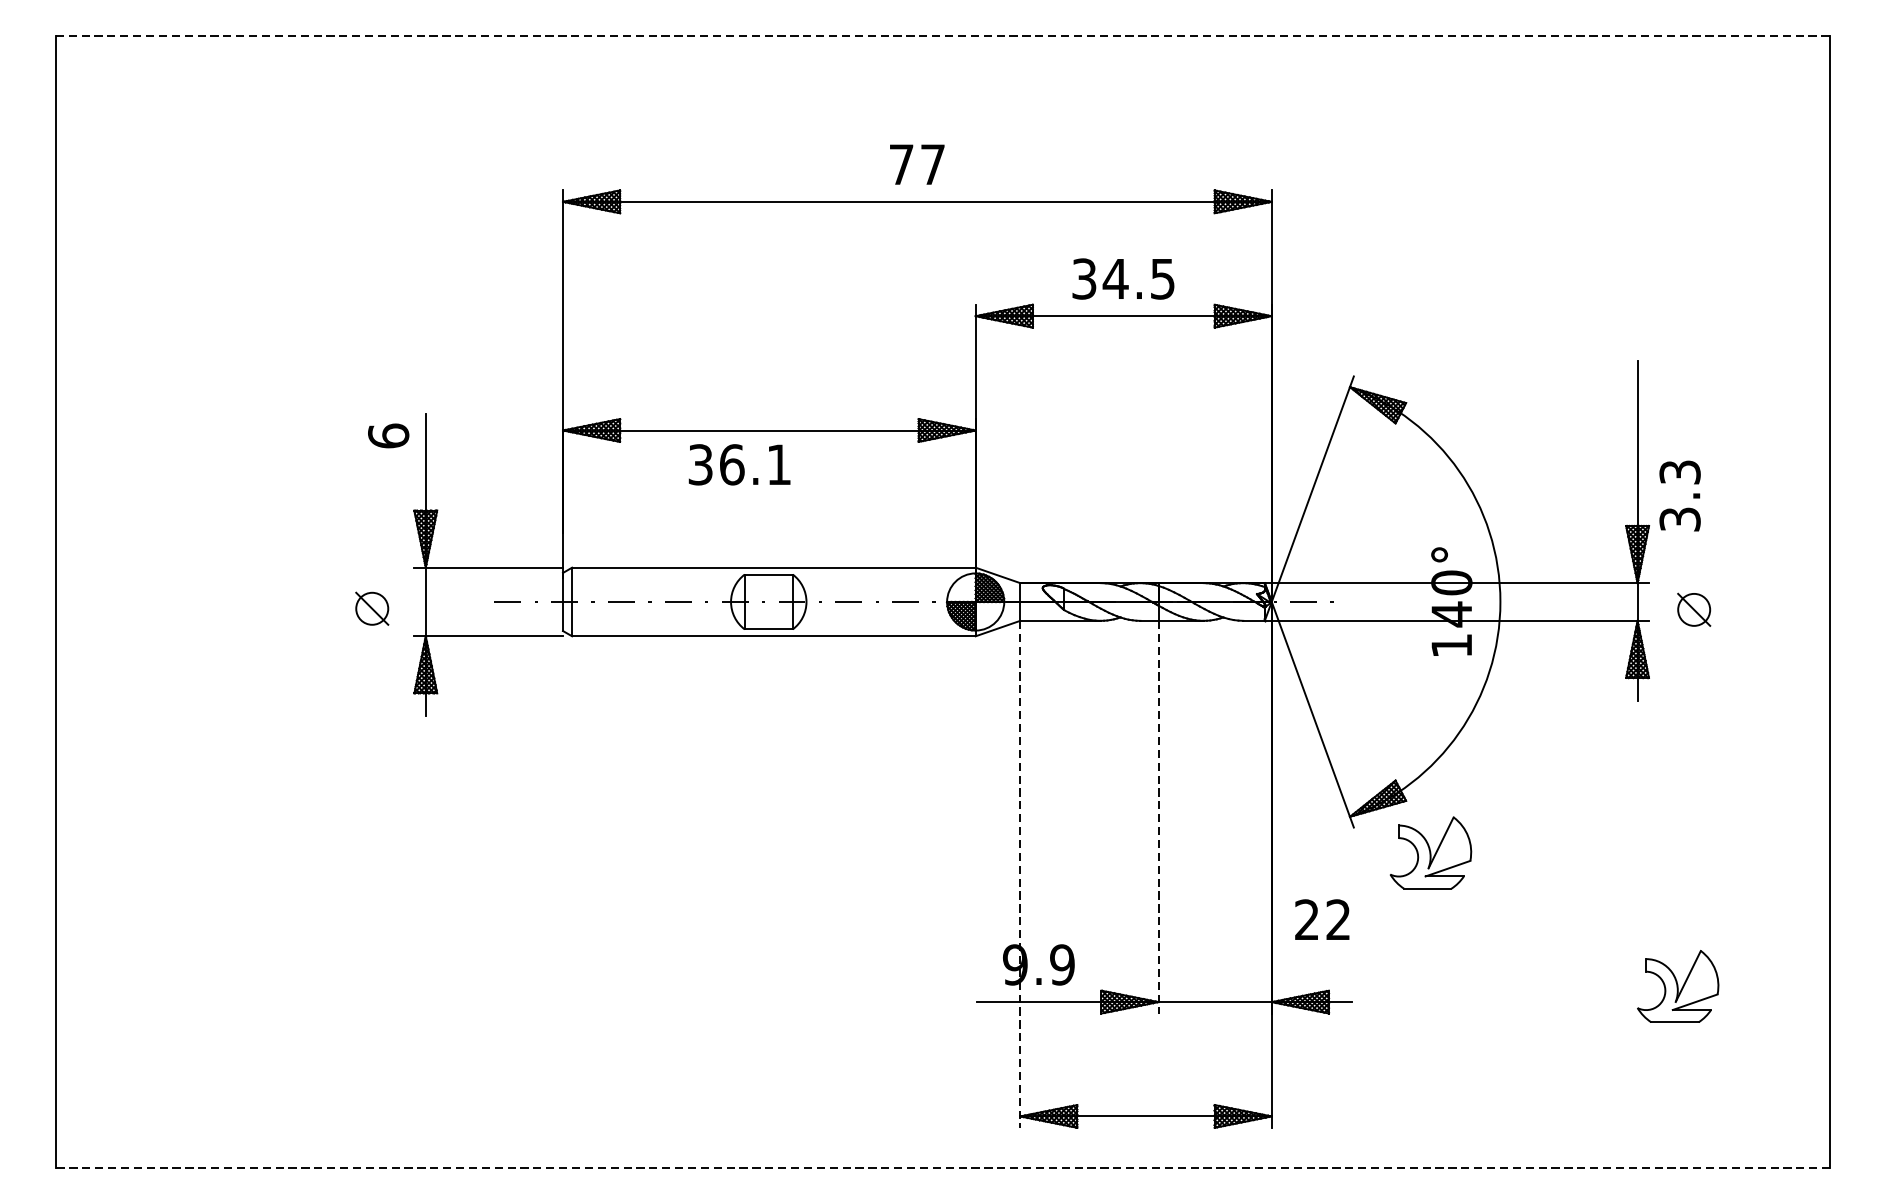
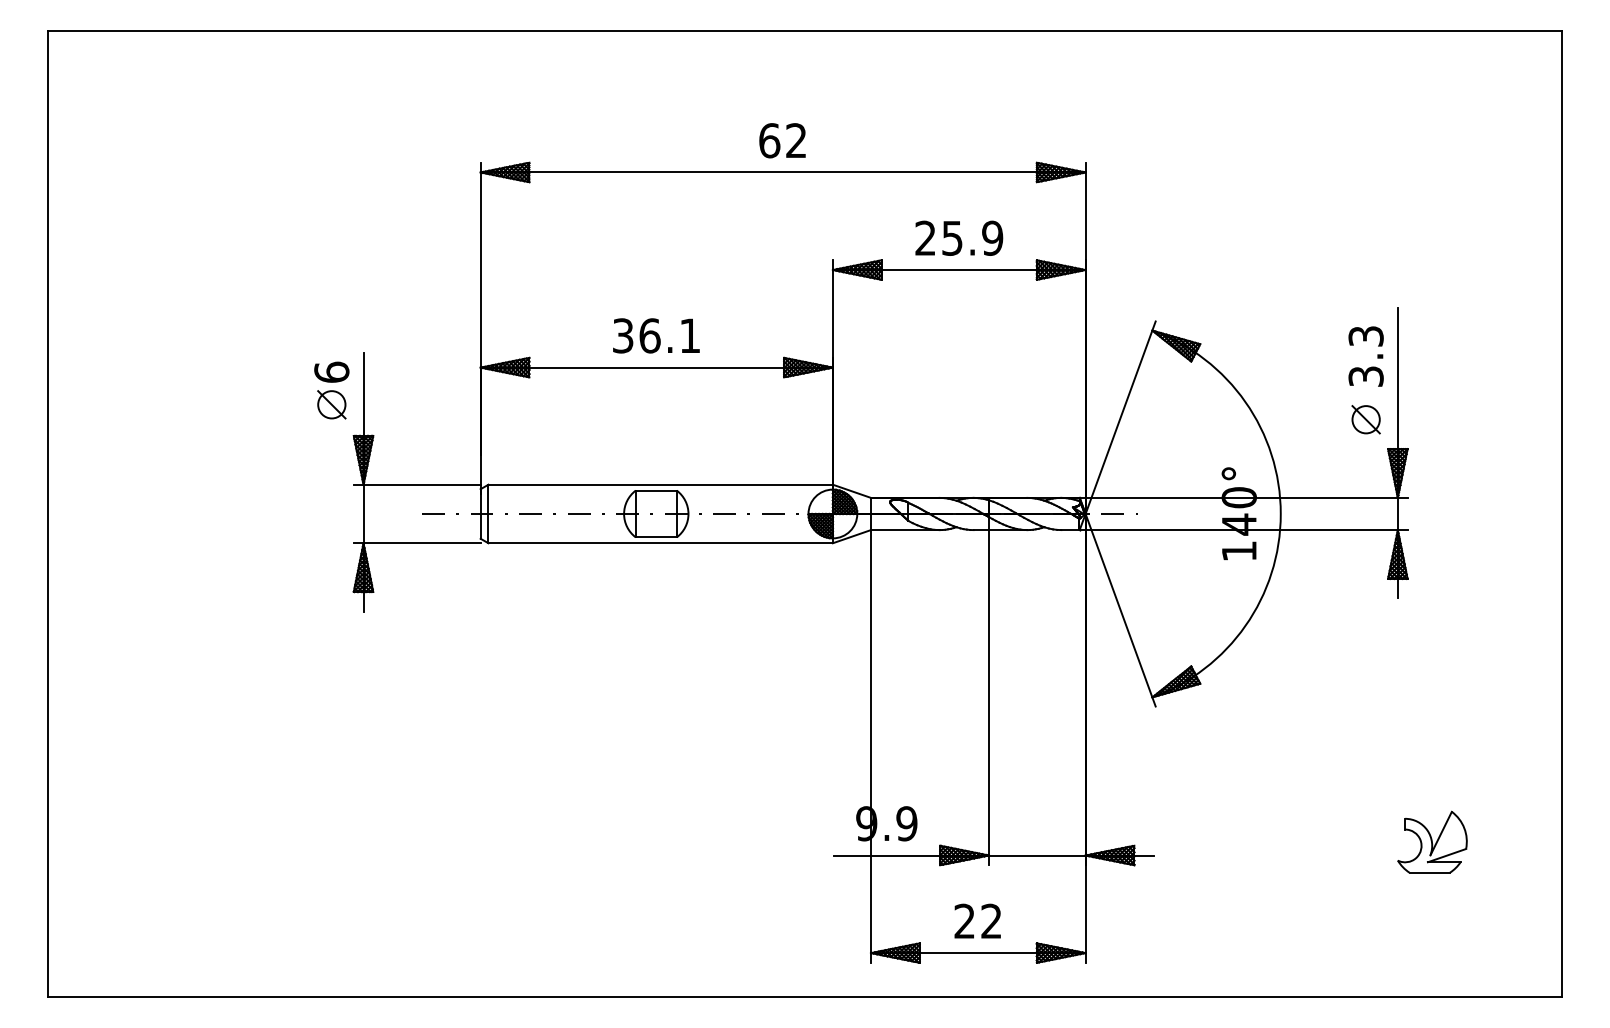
line: (943, 36) -> (805, 31), dashed -> solid
text: (916, 164) -> (782, 140), 77 -> 62
text: (1124, 278) -> (959, 237), 34.5 -> 25.9
text: (739, 464) -> (656, 335), moved
text: (1679, 495) -> (1365, 356), moved
part: (371, 608) -> (331, 404), moved
part: (1693, 609) -> (1365, 419), moved
line: (1159, 816) -> (989, 697), dashed -> solid
part: (1430, 852) -> (1221, 727), removed
line: (1019, 874) -> (870, 746), dashed -> solid
text: (1322, 918) -> (977, 920), moved
line: (943, 1168) -> (805, 997), dashed -> solid

